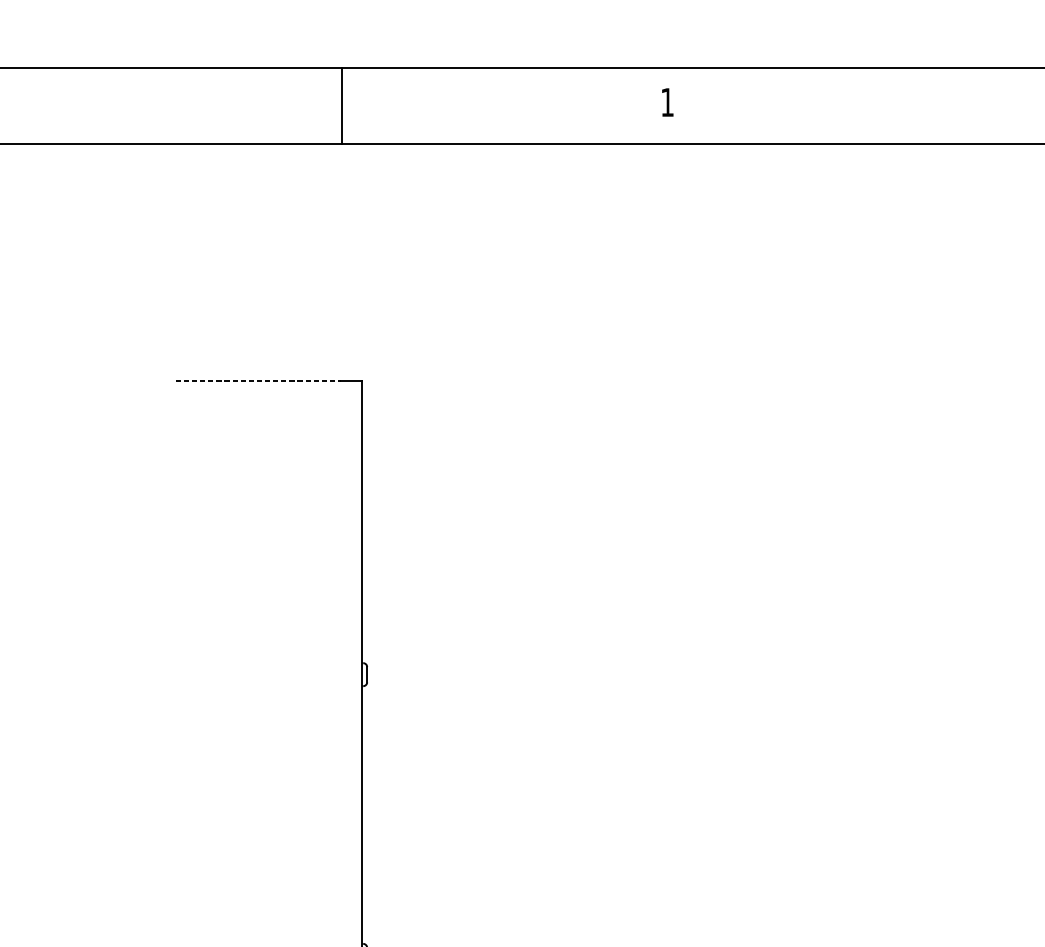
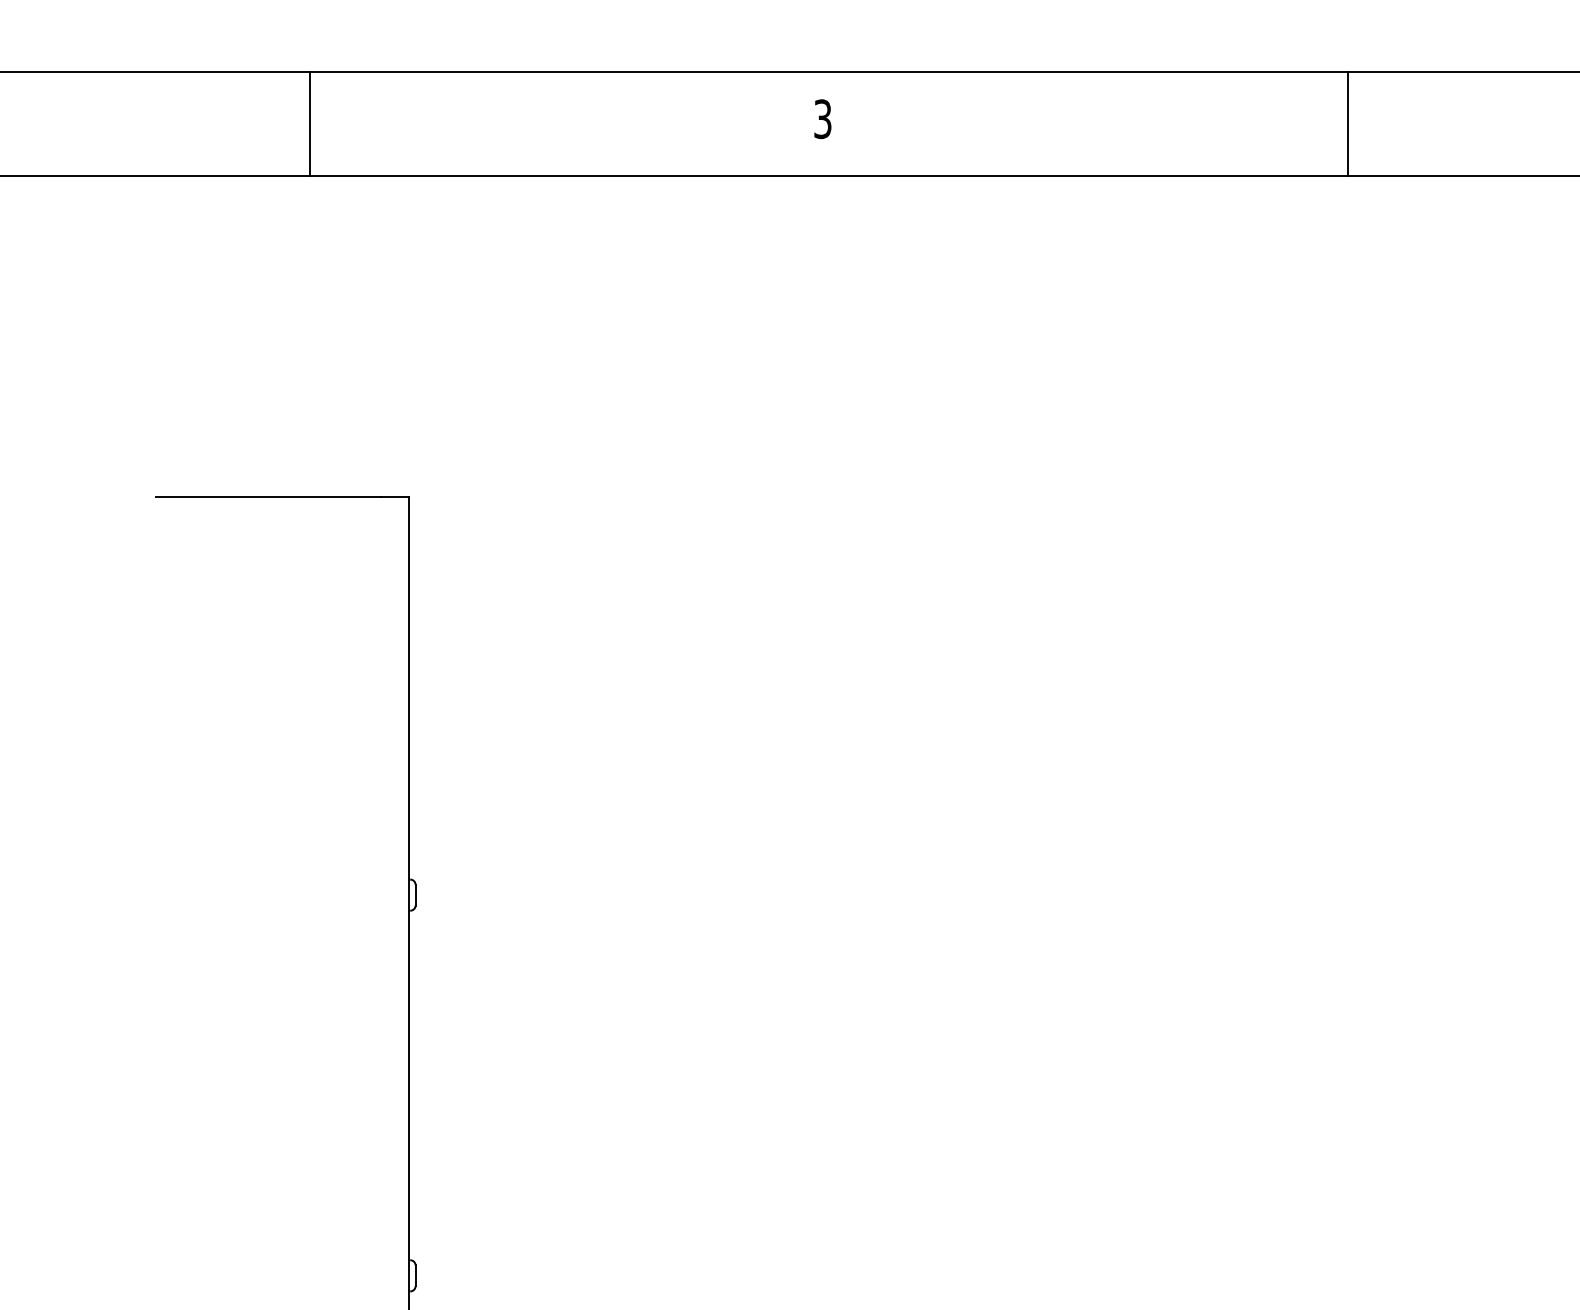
text: (667, 102) -> (822, 119), 1 -> 3
line: (341, 106) -> (309, 124), moved
line: (258, 381) -> (268, 497), dashed -> solid

